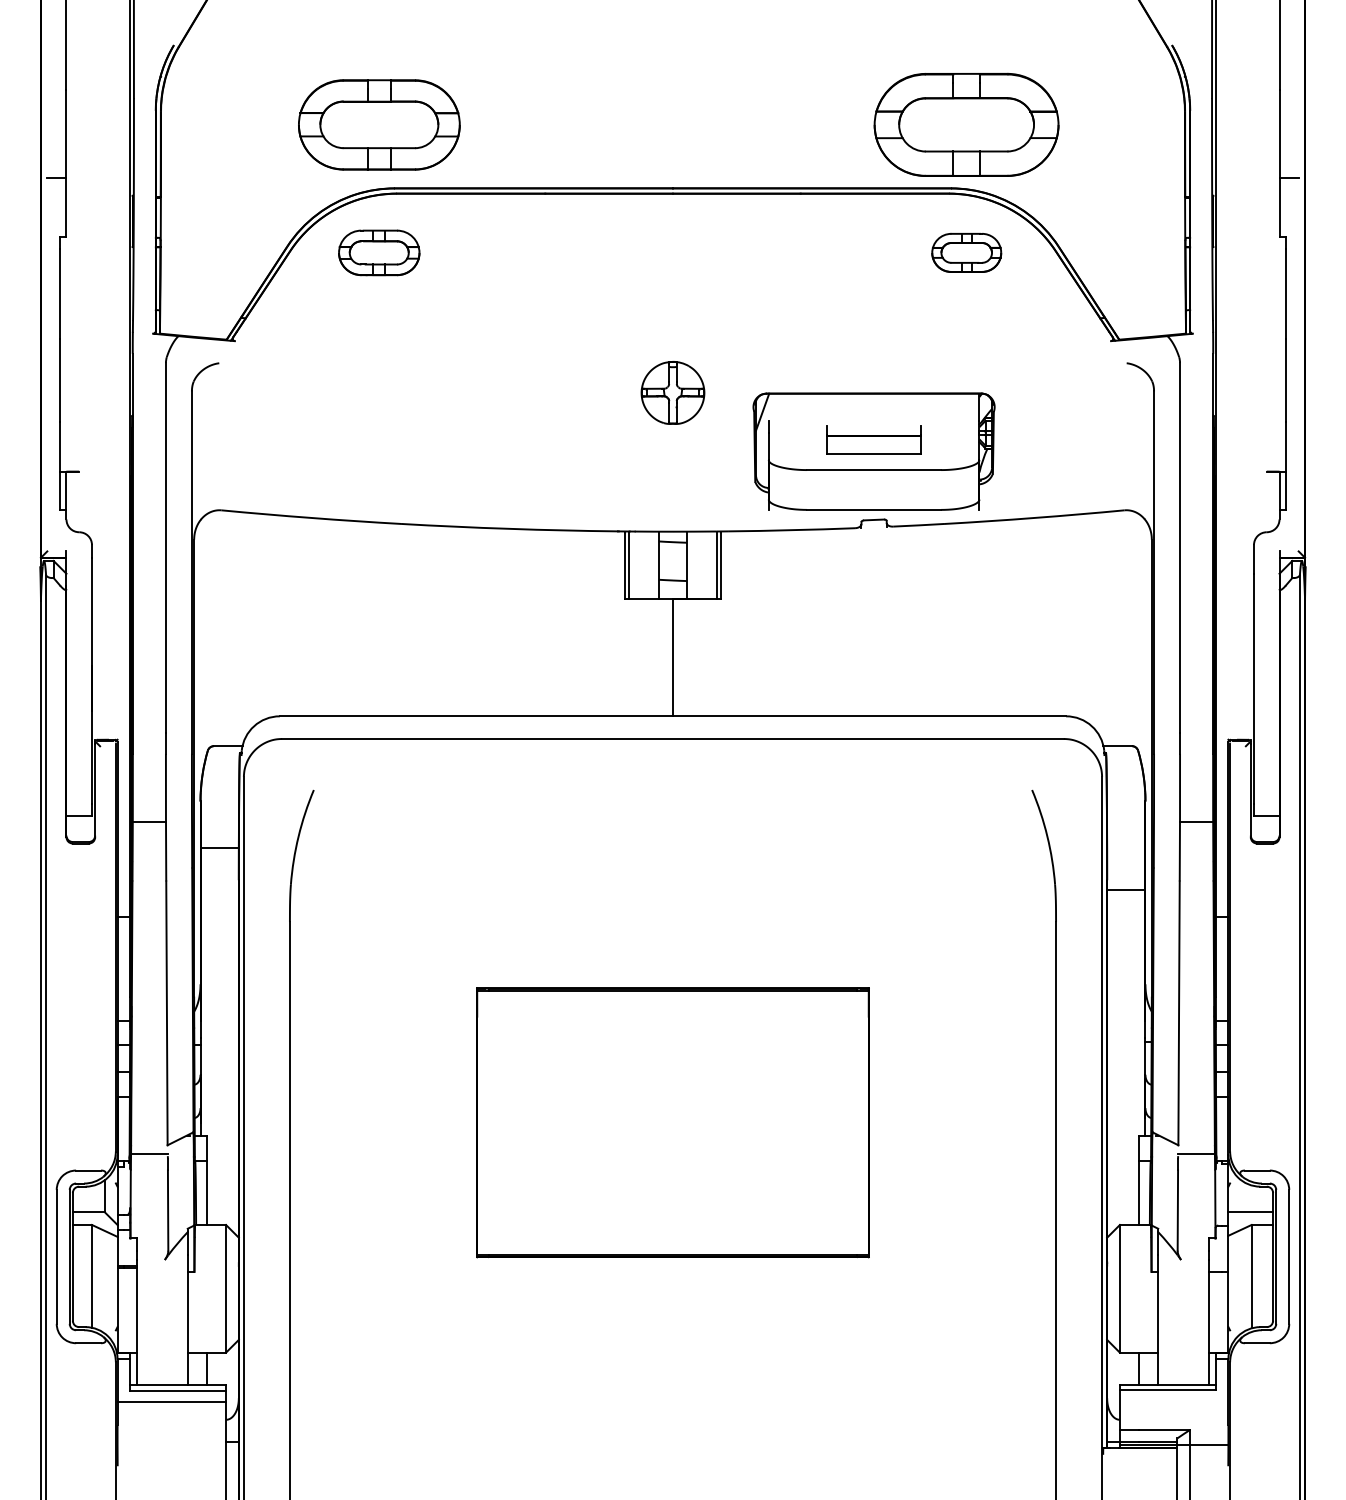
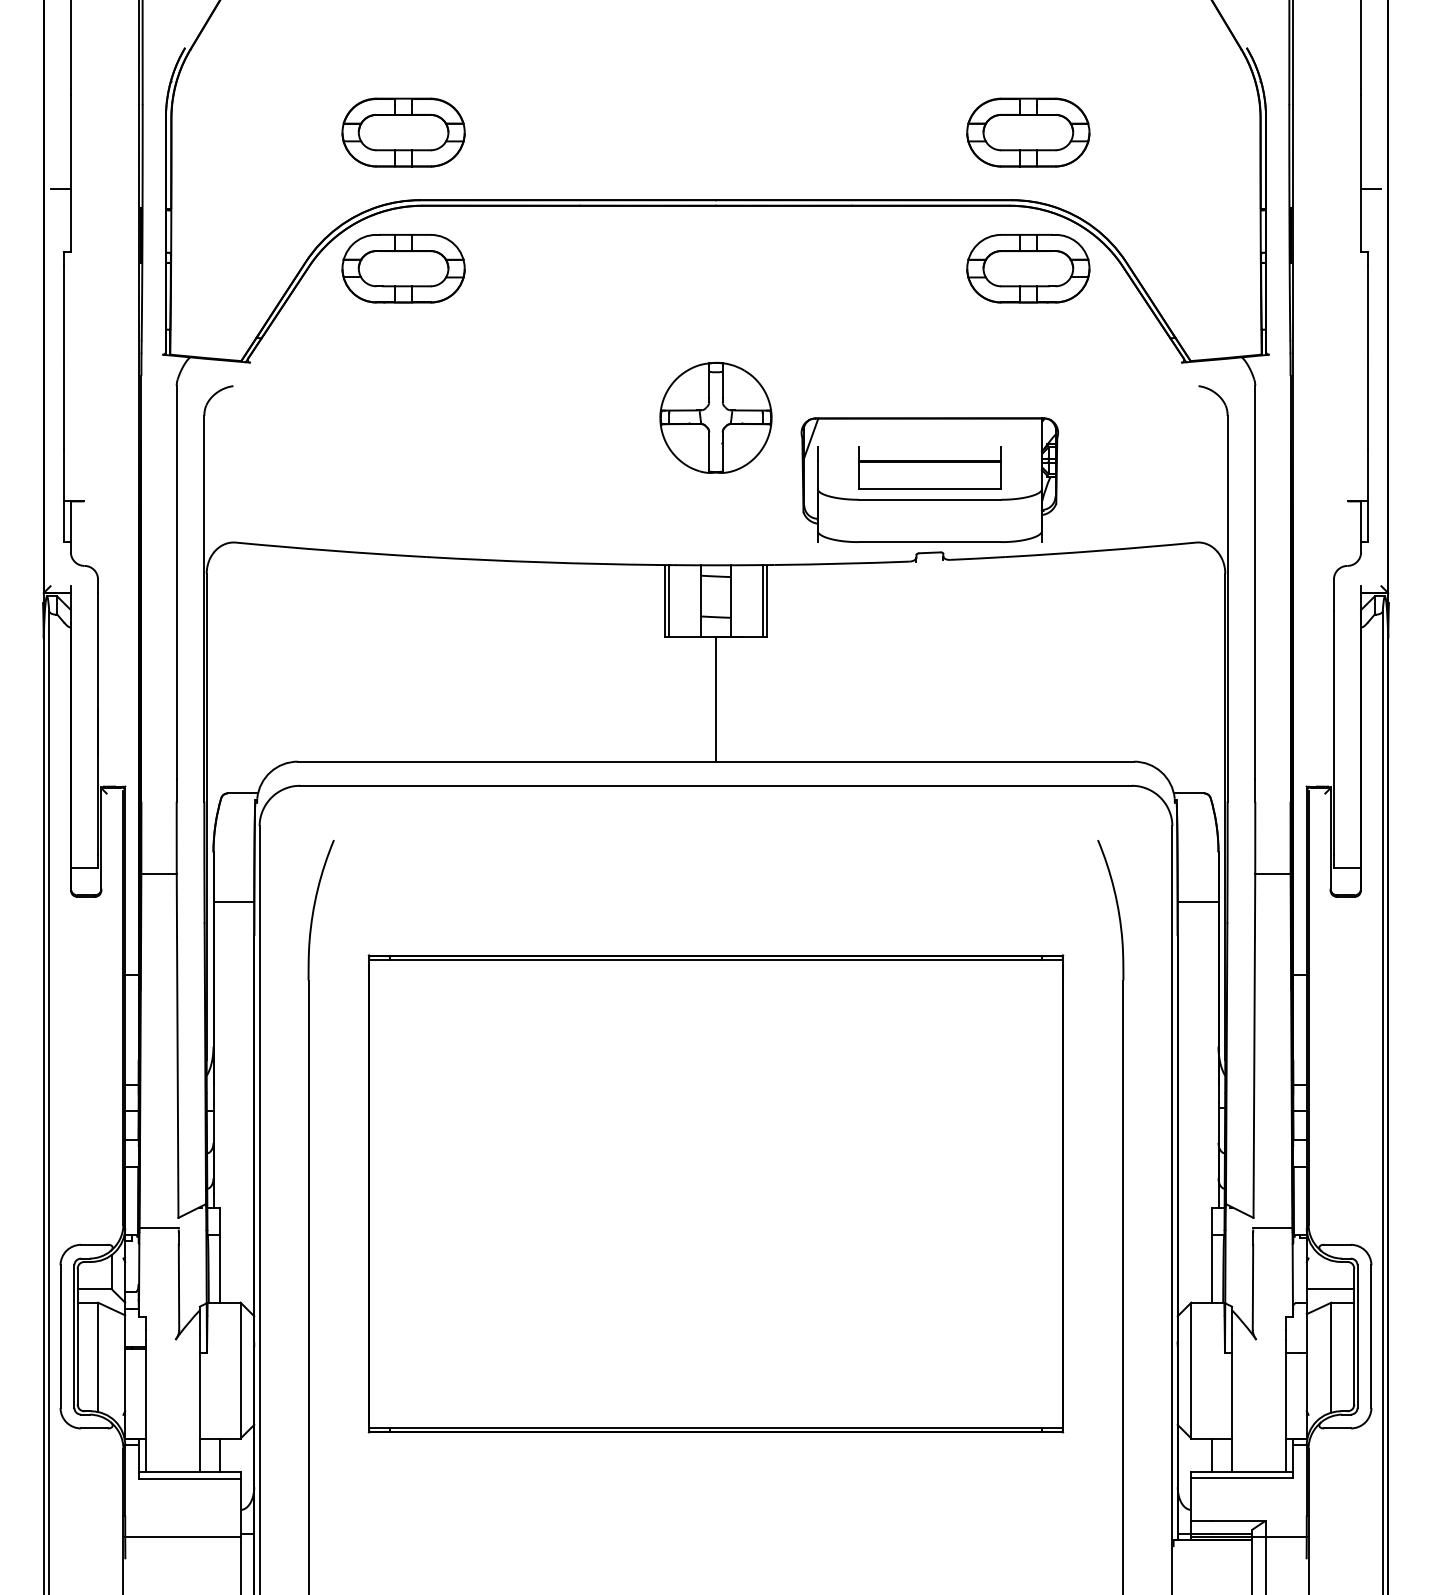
part: (379, 124) -> (403, 132), size x0.71
part: (966, 124) -> (1028, 132), size x0.62
part: (379, 252) -> (403, 268), size x1.43
part: (966, 252) -> (1028, 268), size x1.67
part: (672, 392) -> (715, 417), size x1.67
part: (873, 439) -> (929, 467), size x1.43
line: (1125, 890) -> (1197, 902), moved
part: (672, 1122) -> (715, 1193), size x1.67
line: (171, 1401) -> (182, 1536), moved

